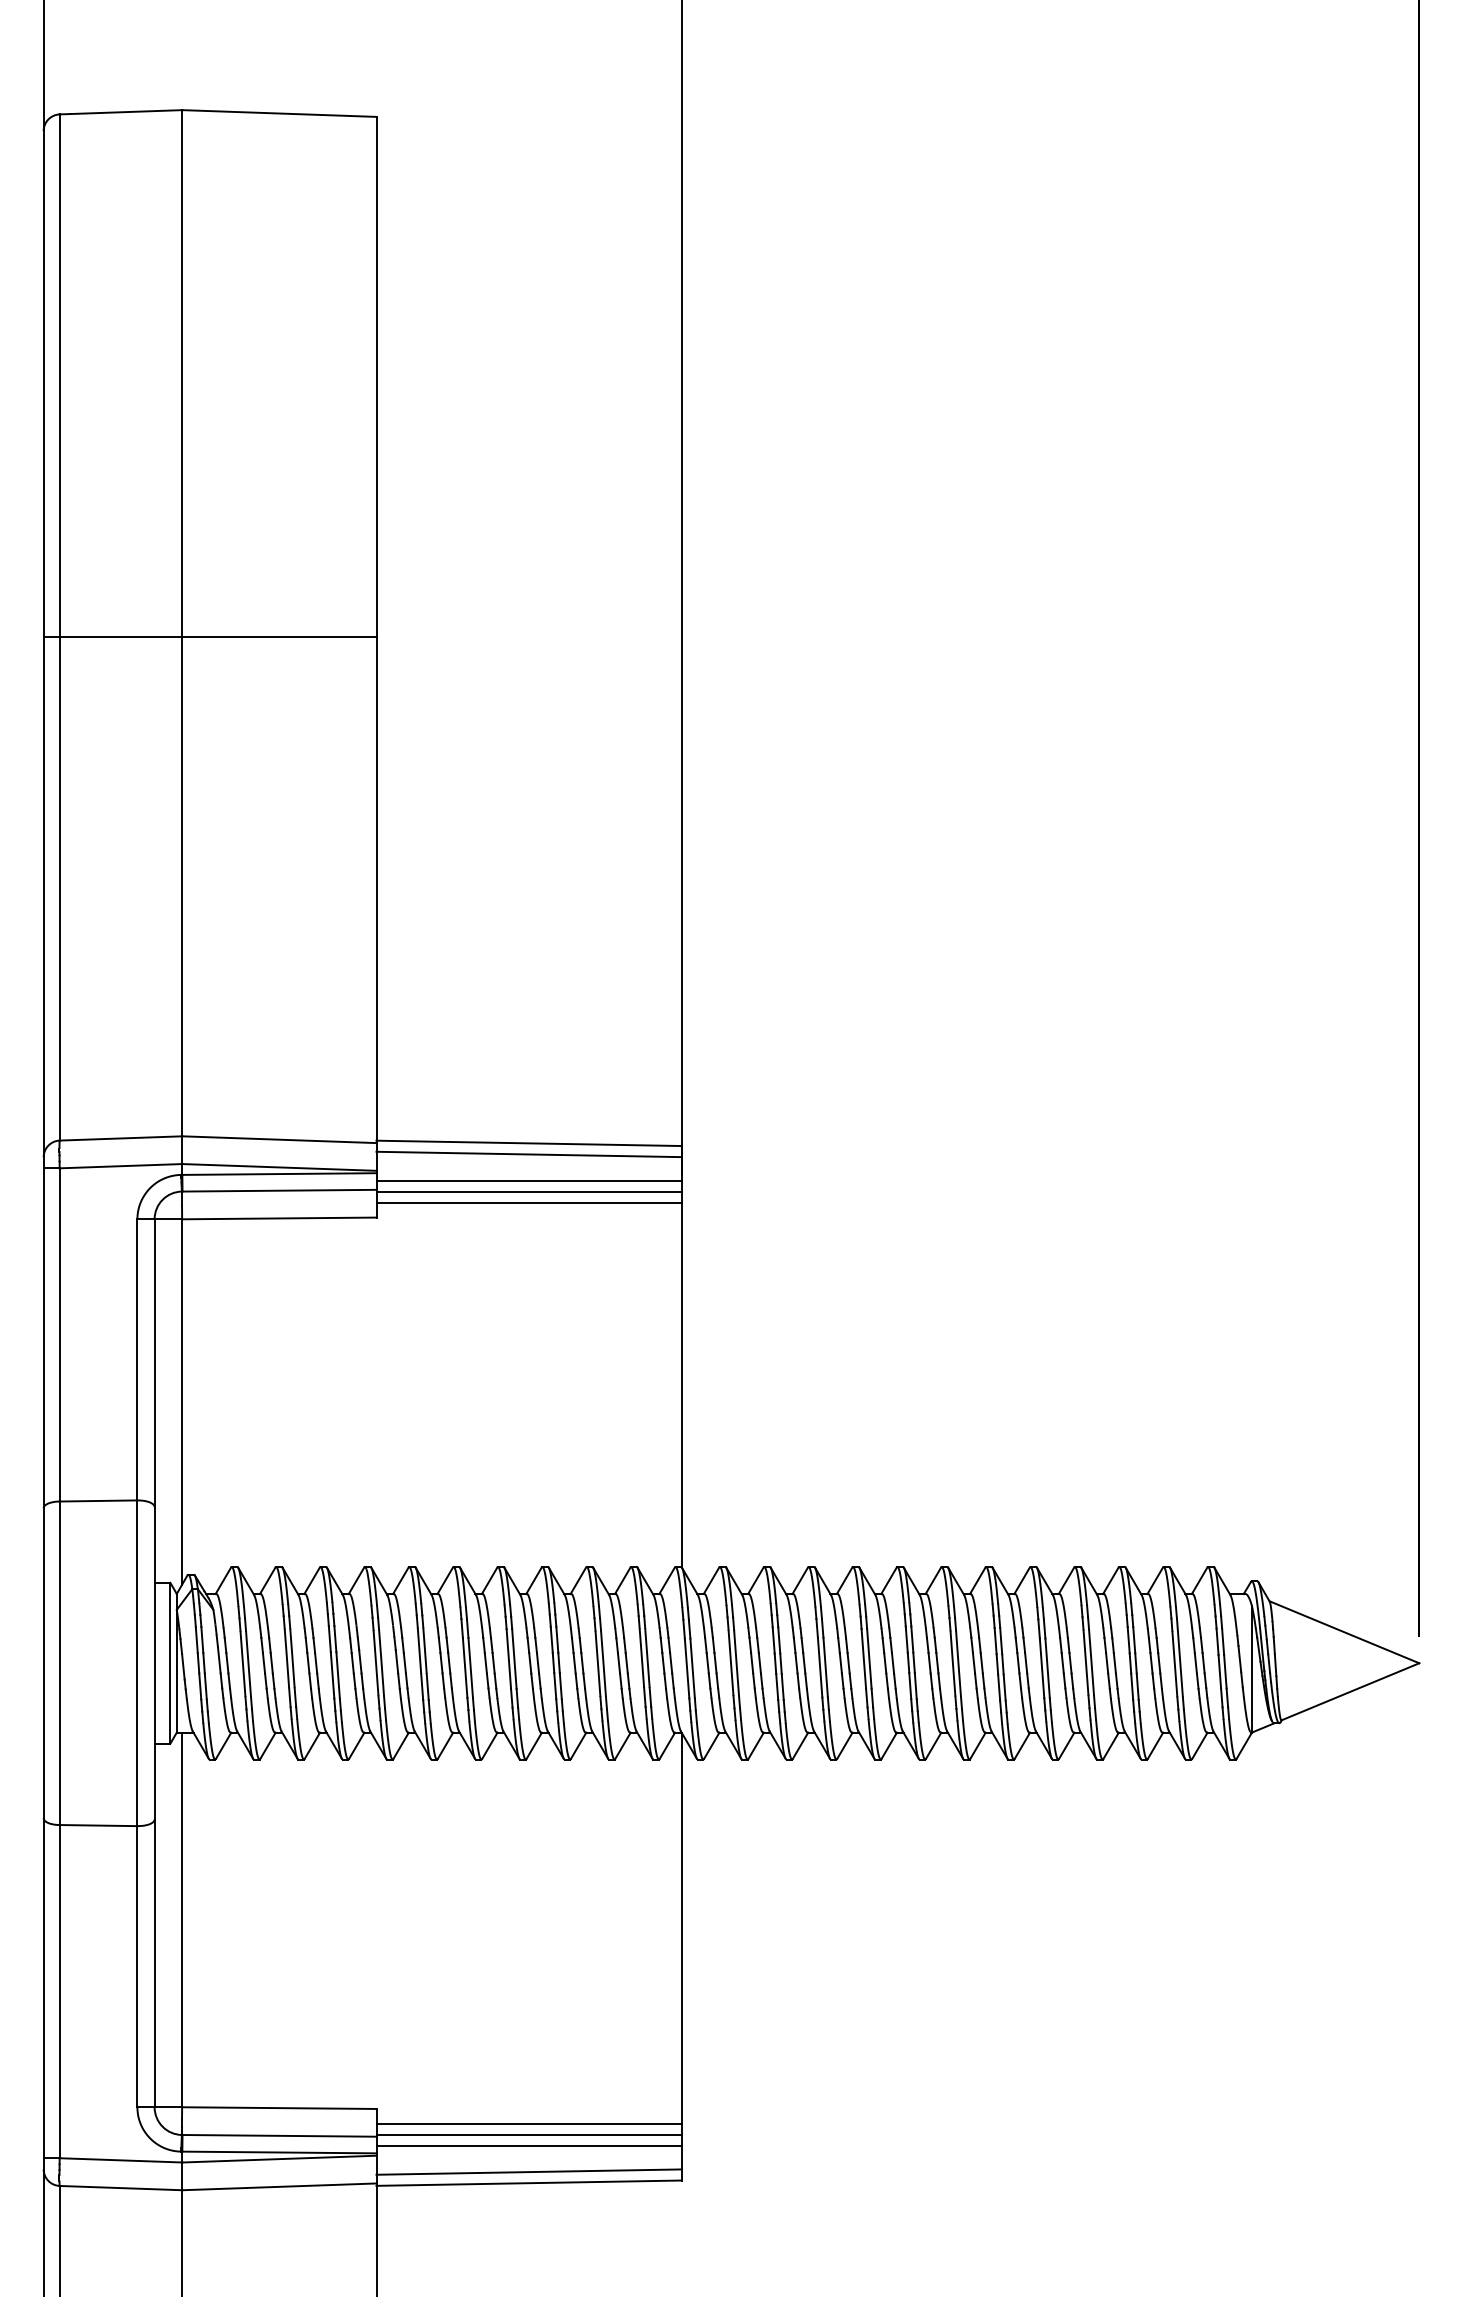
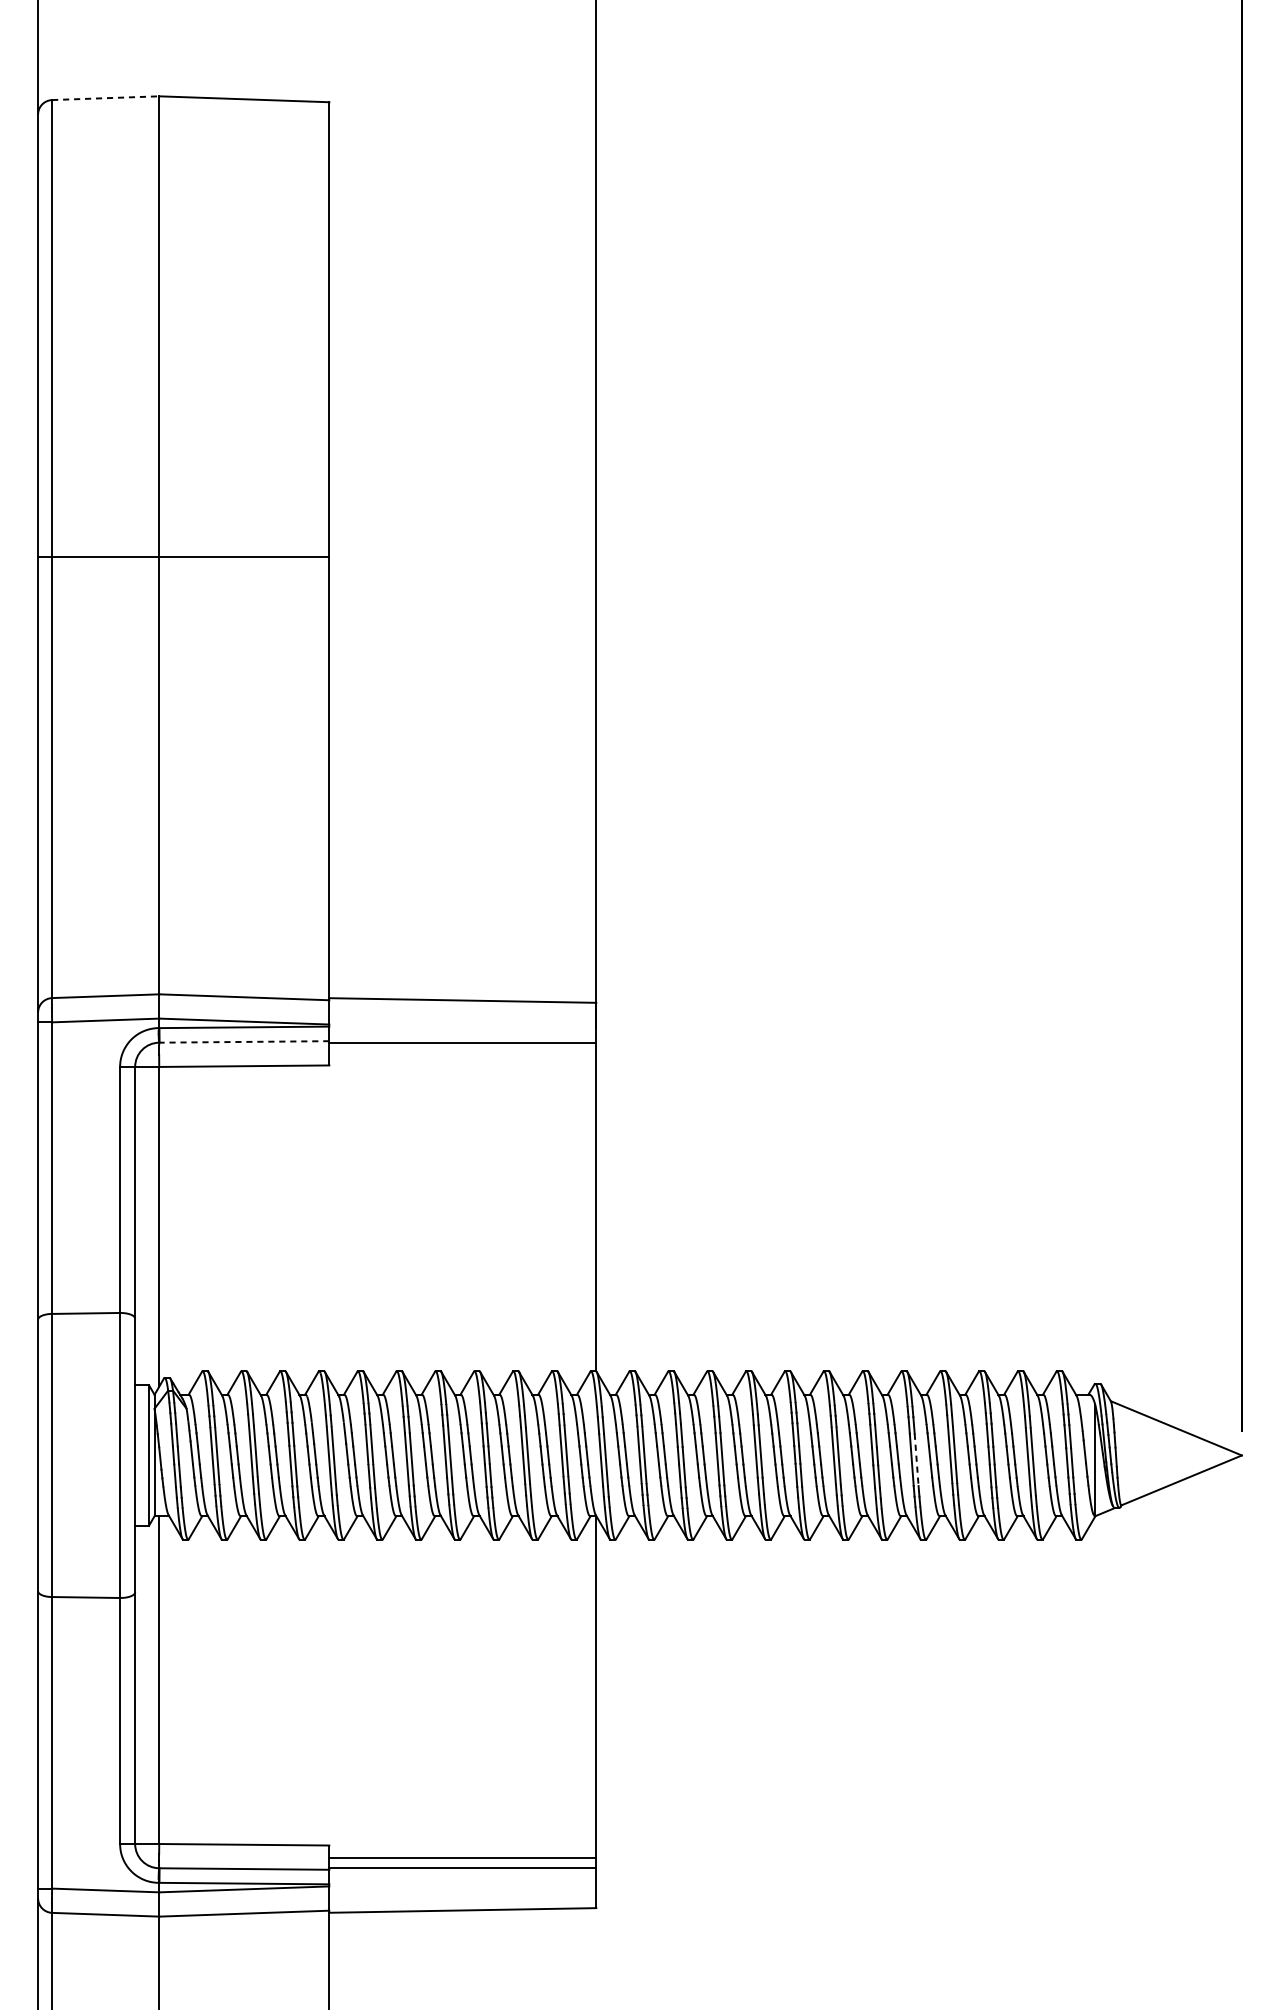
line: (121, 112) -> (106, 98), solid -> dashed
line: (528, 1154) -> (462, 1010), removed
line: (528, 1180) -> (462, 1033), removed
line: (278, 1190) -> (243, 1041), solid -> dashed
line: (528, 1202) -> (462, 1052), removed
line: (1047, 1668) -> (916, 1460), solid -> dashed
line: (528, 2145) -> (462, 1877), removed
line: (528, 2171) -> (462, 1900), removed

